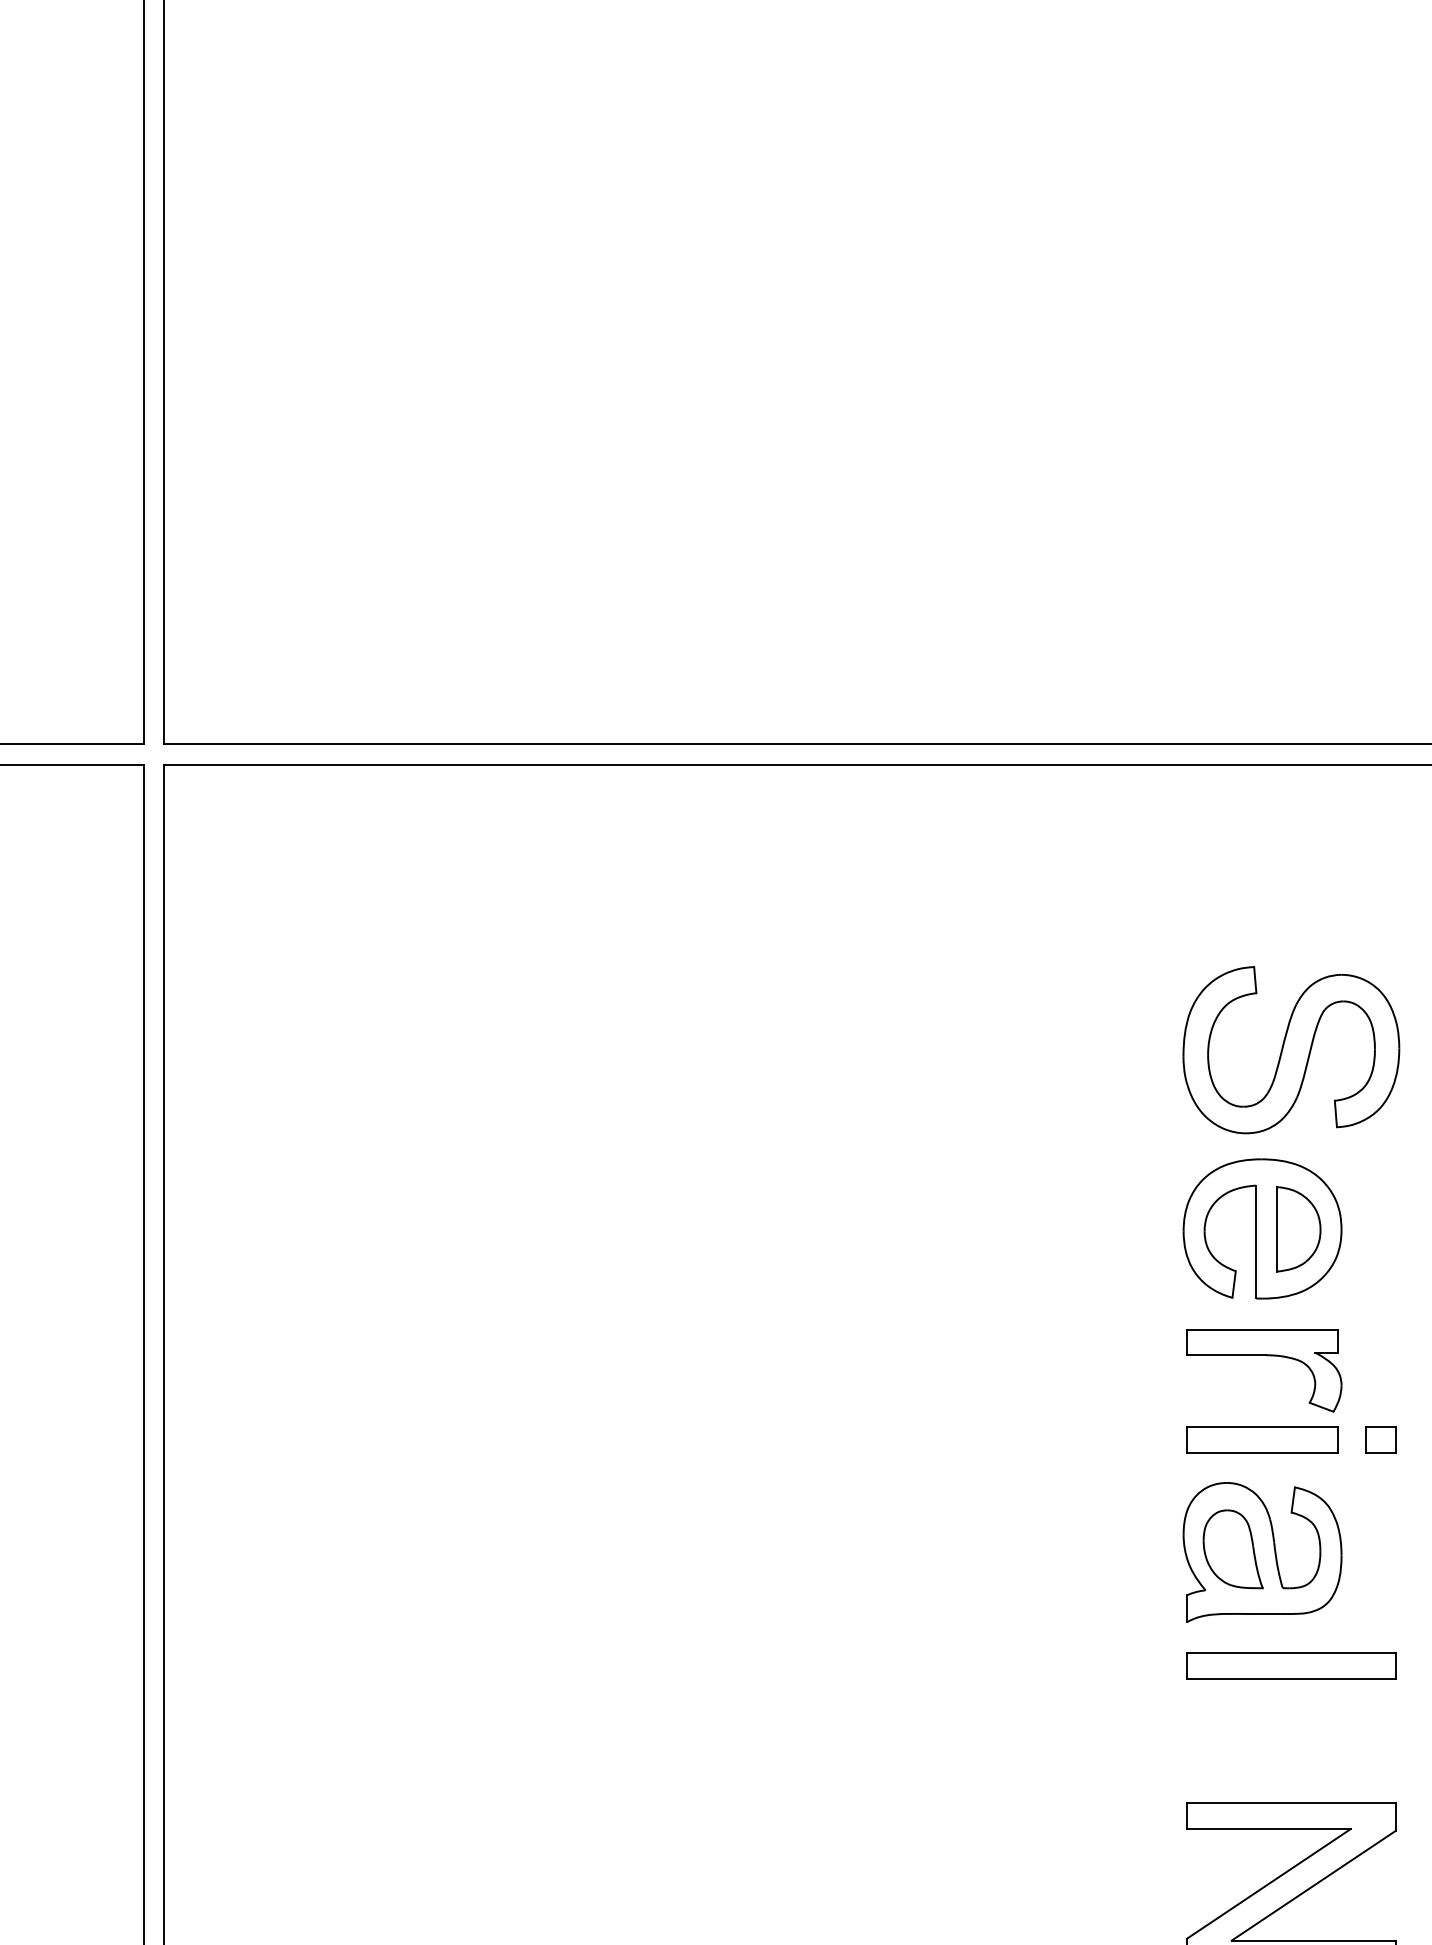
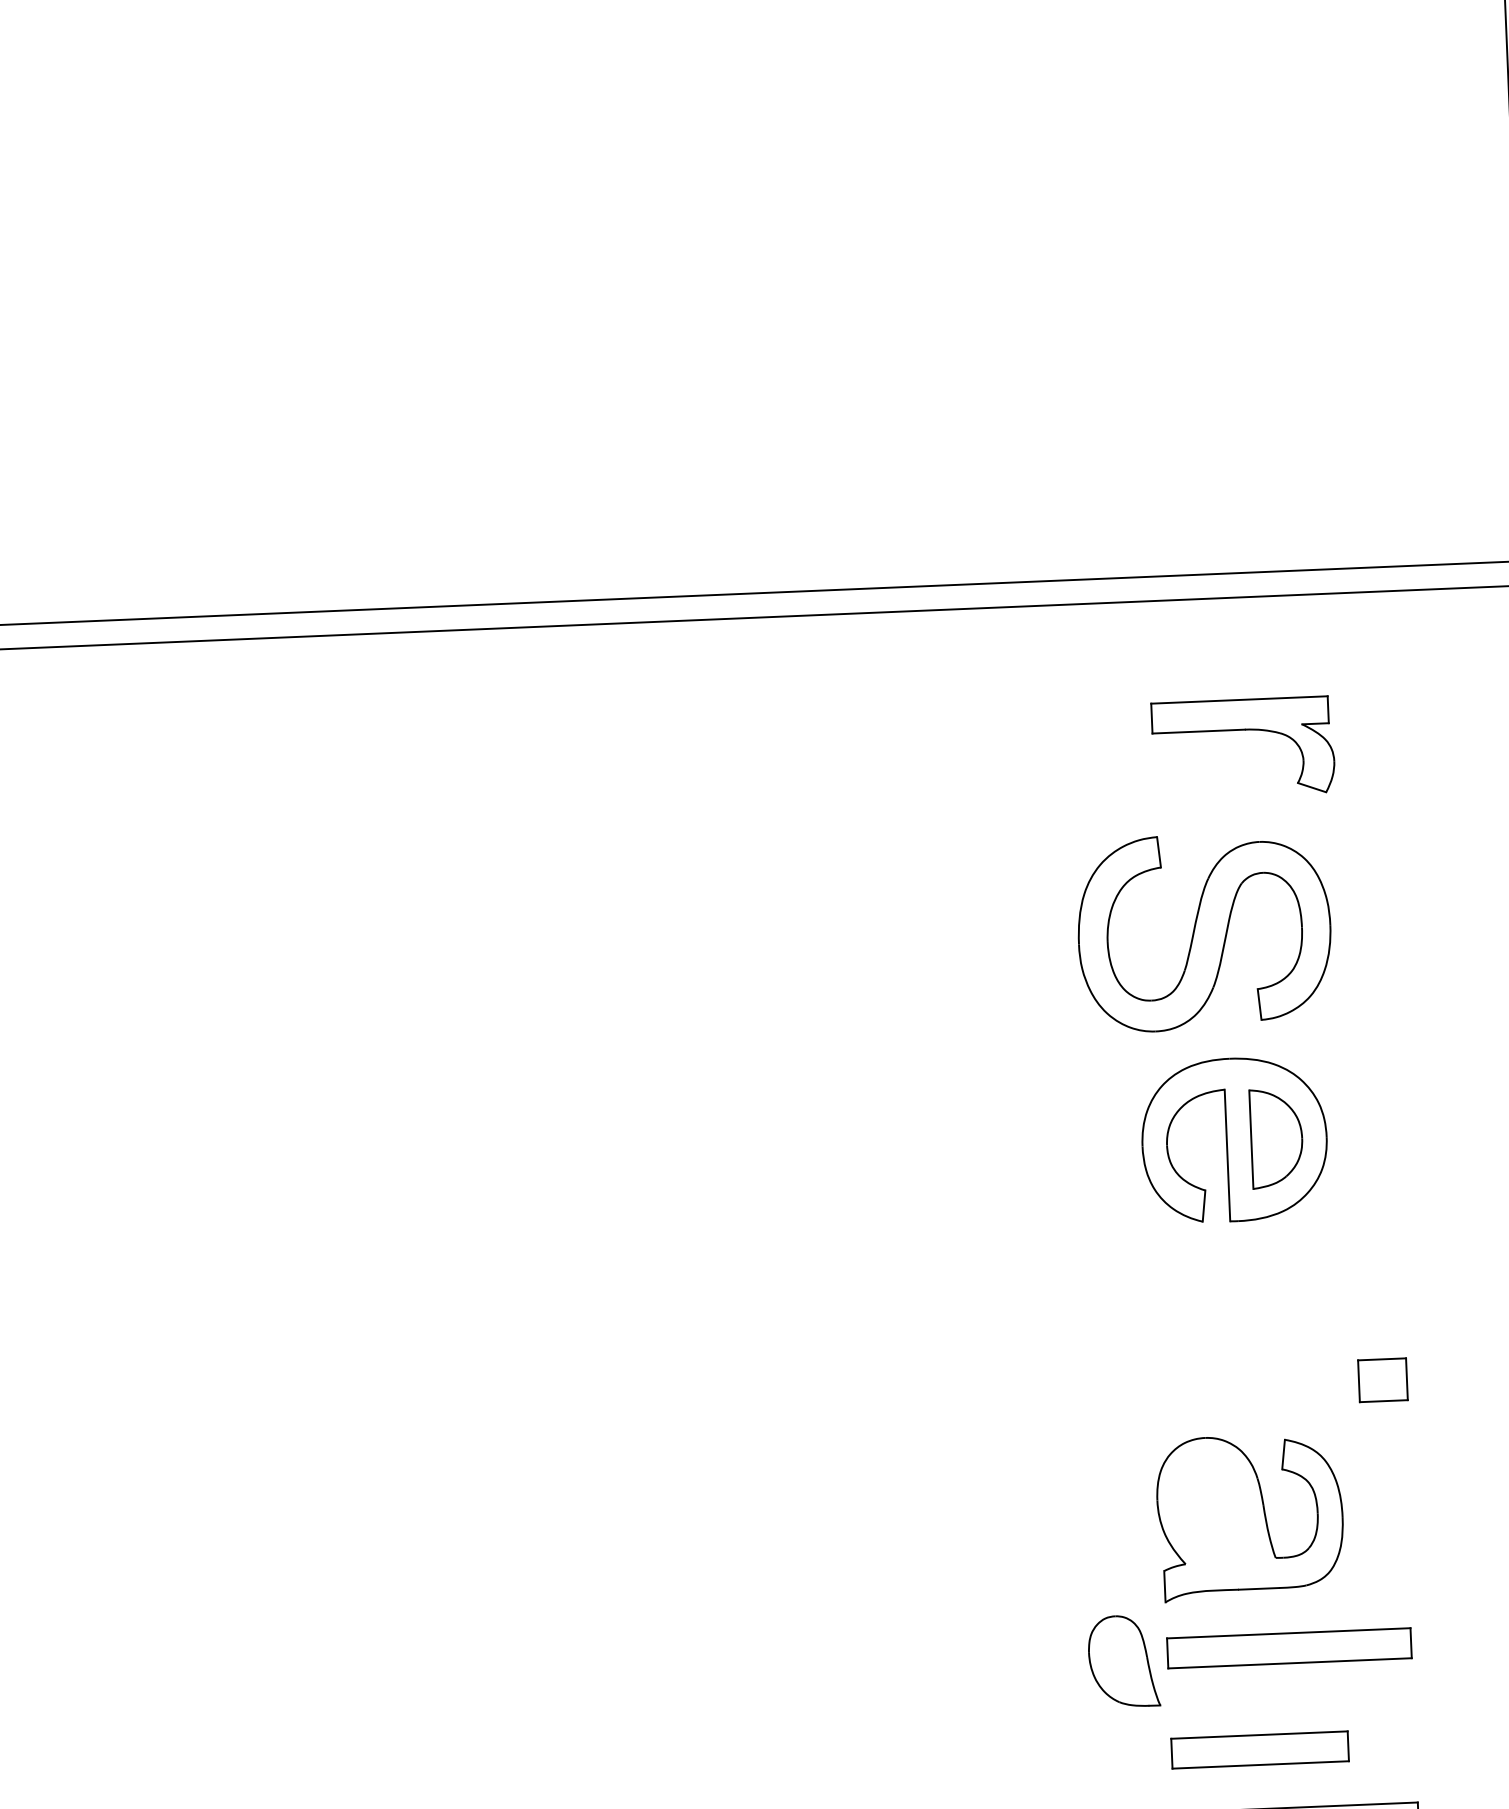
part: (1291, 1050) -> (1204, 932), moved
part: (1266, 1356) -> (1245, 731), moved
part: (1262, 1439) -> (1259, 1749), moved
part: (1380, 1439) -> (1382, 1379), size x1.4
part: (1232, 1549) -> (1123, 1661), moved

